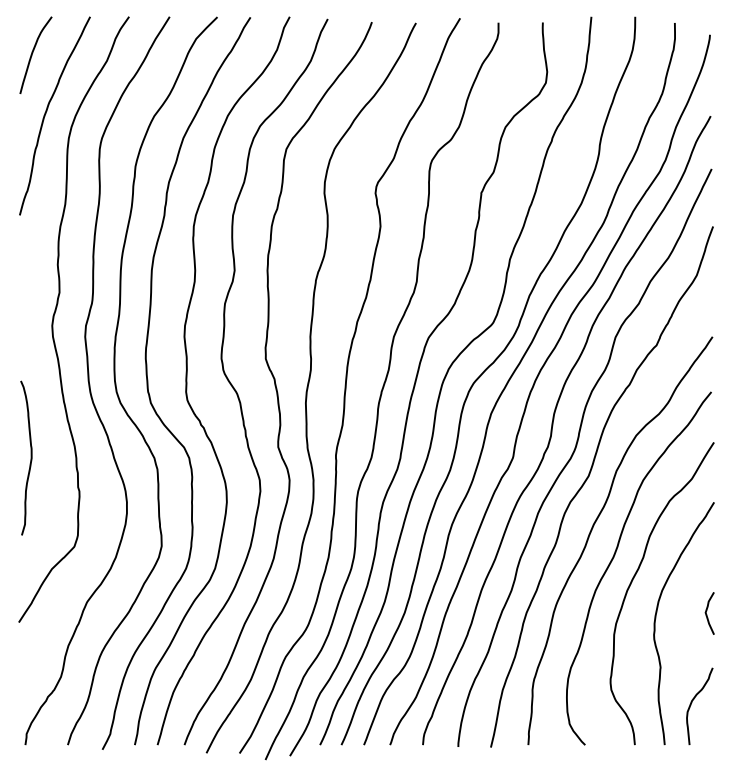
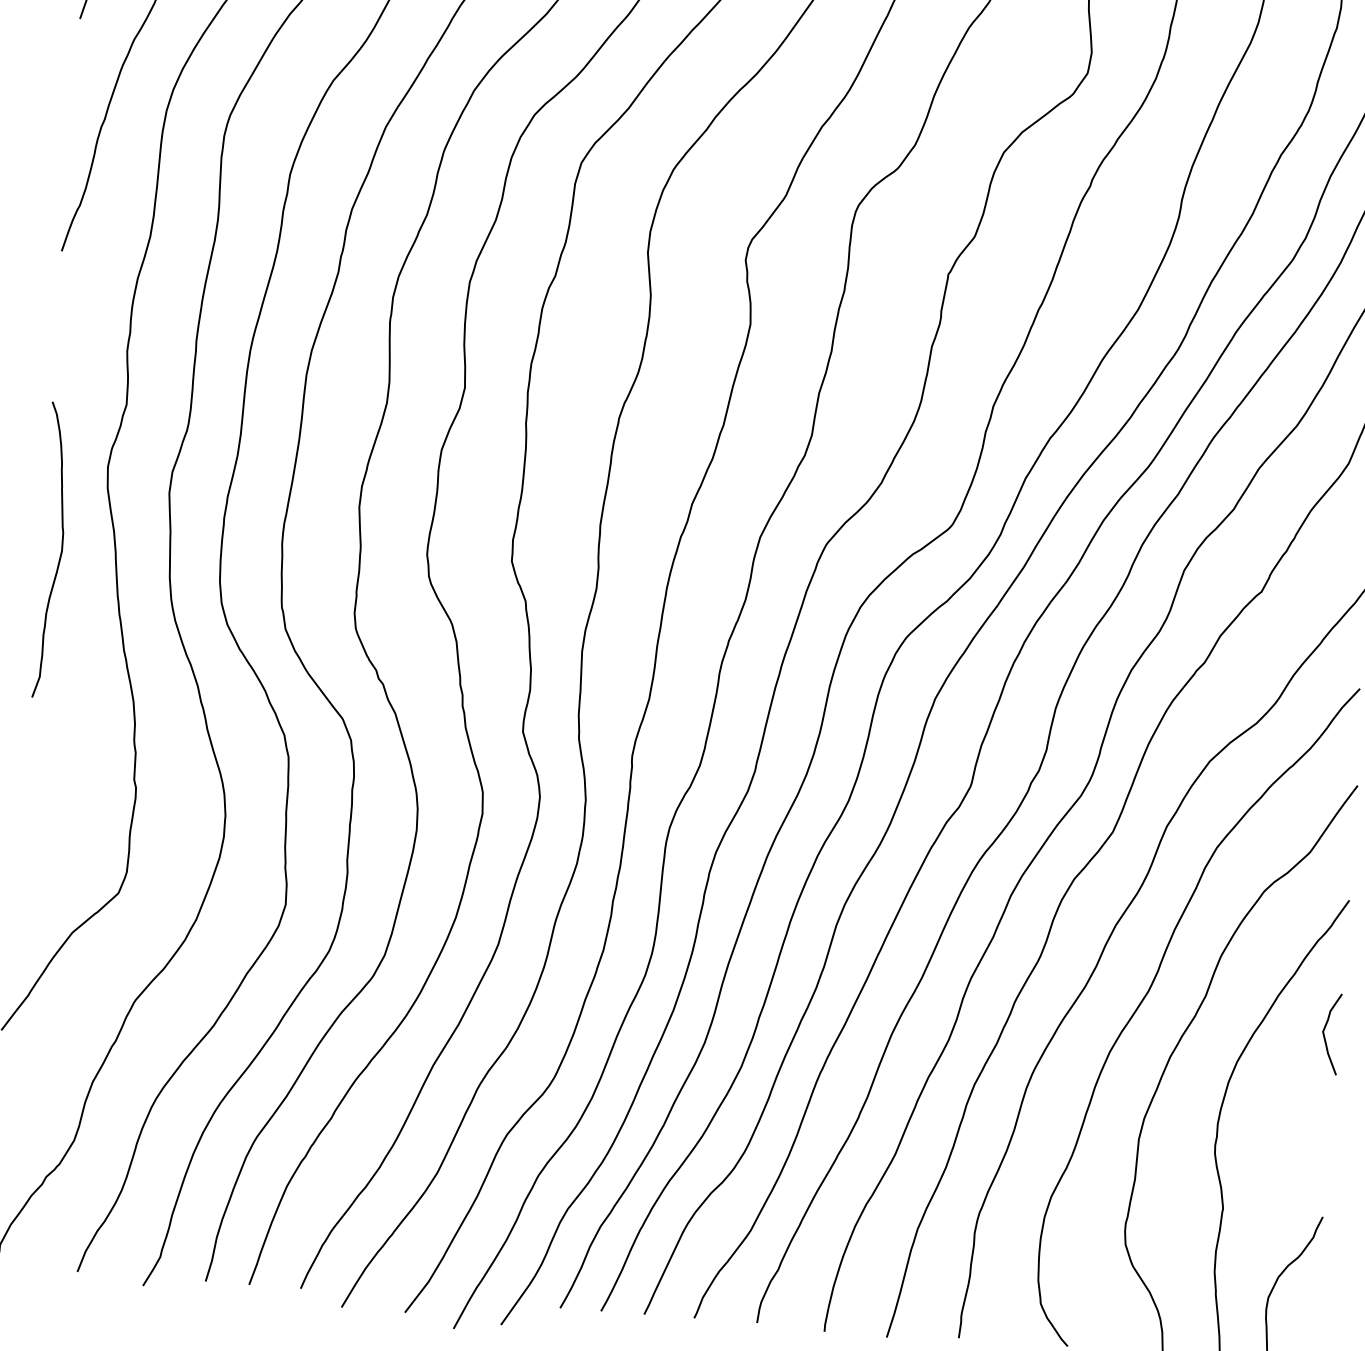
curve: (30, 457) -> (59, 549), moved
curve: (707, 614) -> (1326, 1035), moved

